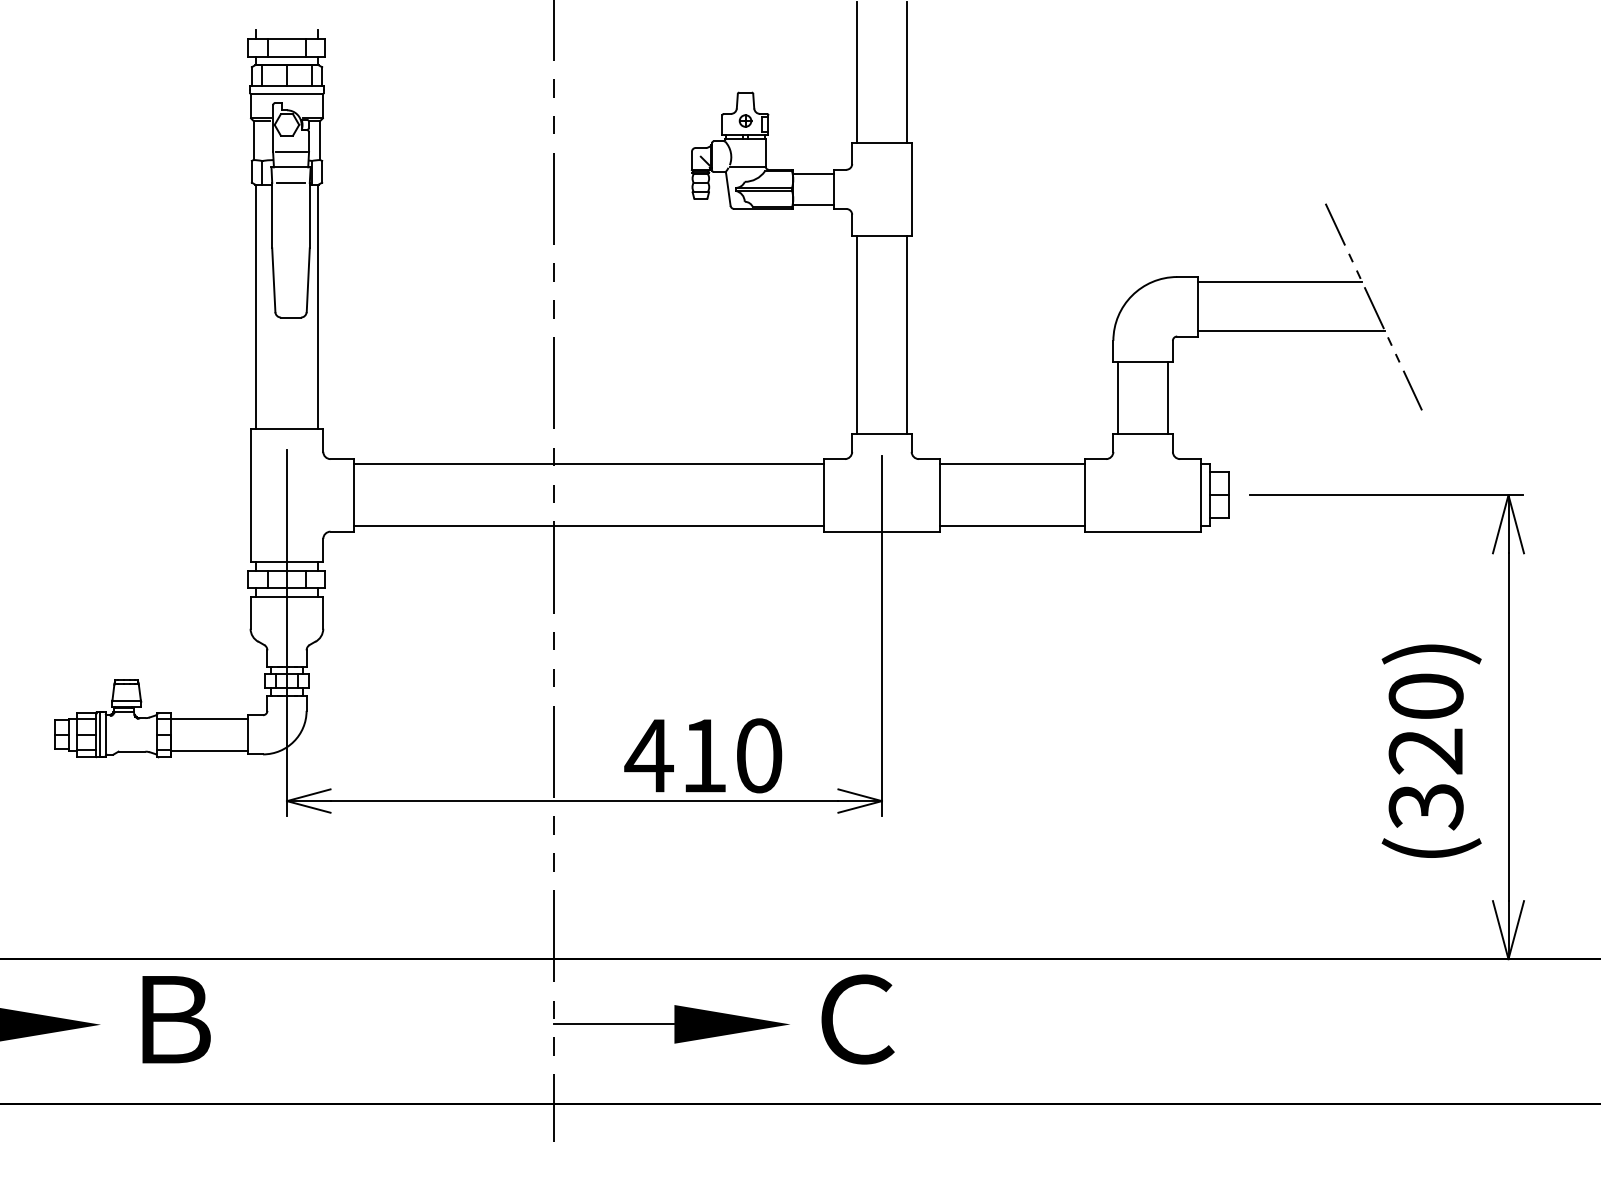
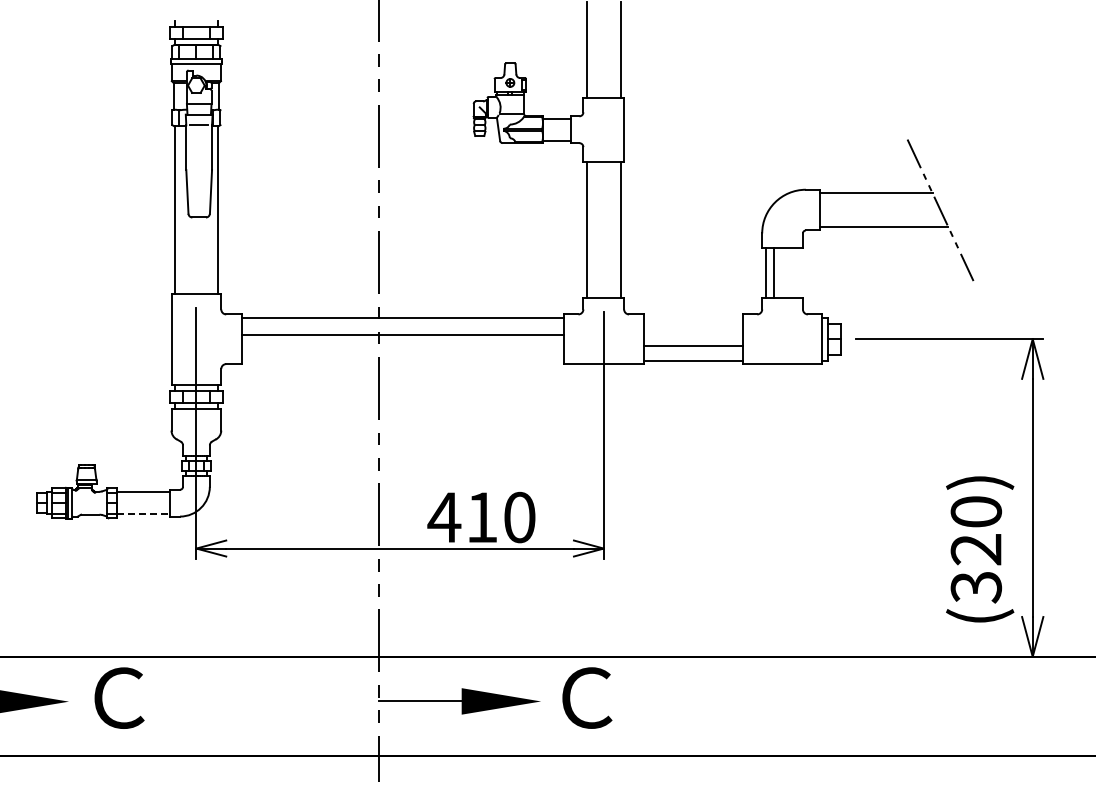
line: (1167, 397) -> (774, 272), moved
line: (1011, 465) -> (692, 346), moved
line: (589, 526) -> (403, 334), moved
line: (209, 751) -> (143, 514), solid -> dashed
text: (1432, 751) -> (980, 549), moved
text: (174, 1018) -> (119, 697), Ｂ -> Ｃ

